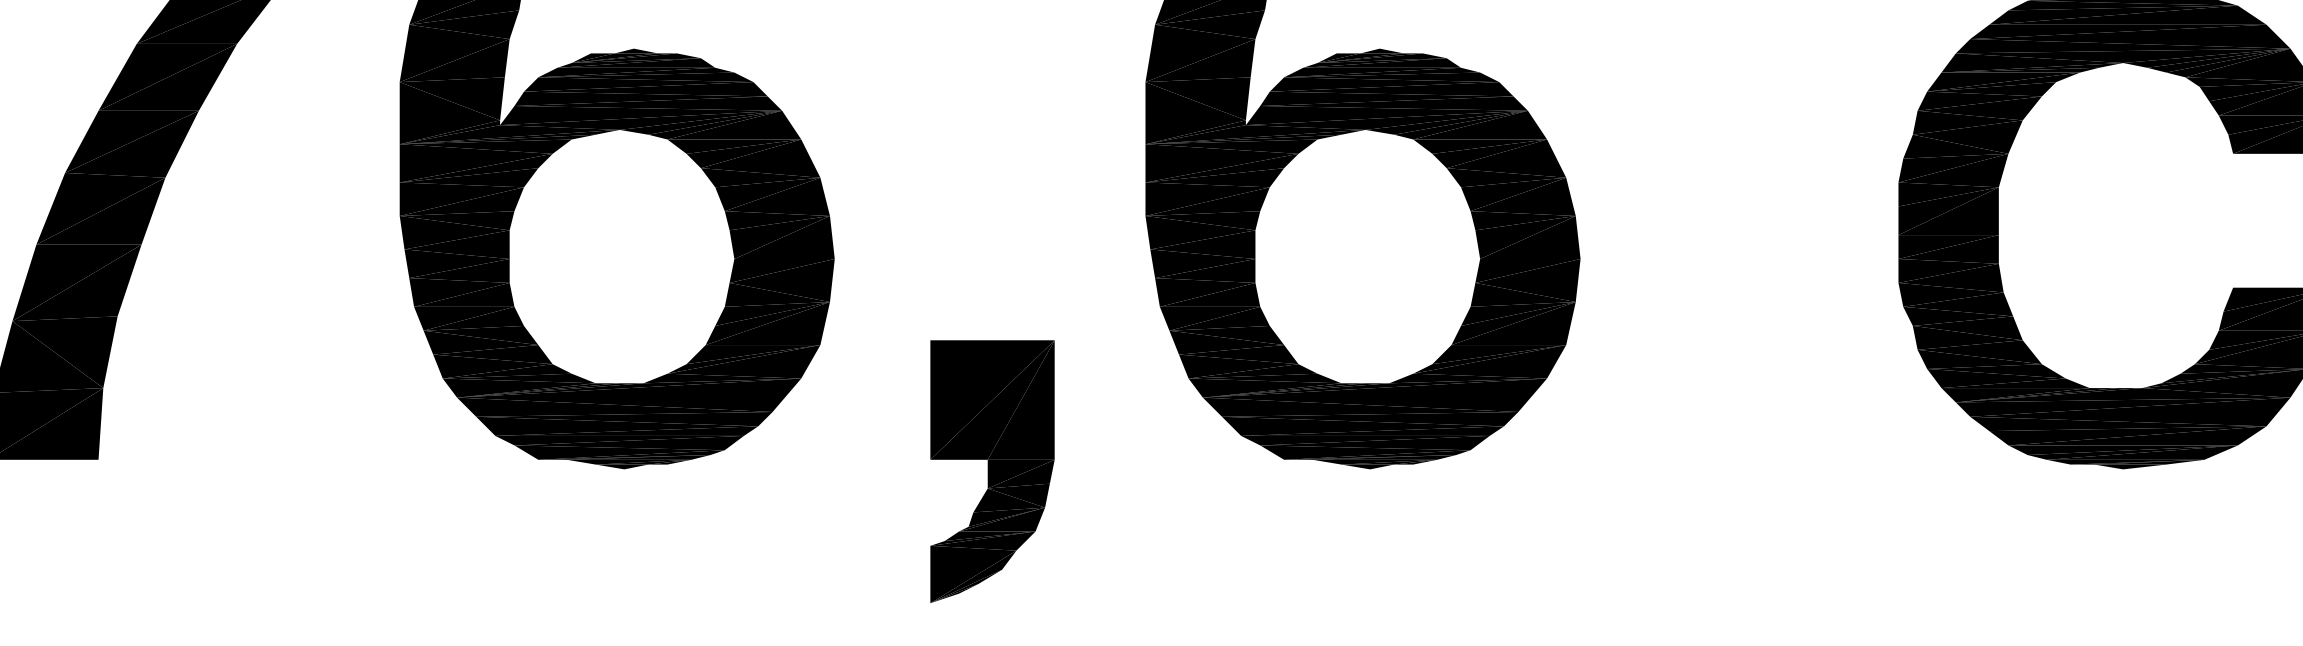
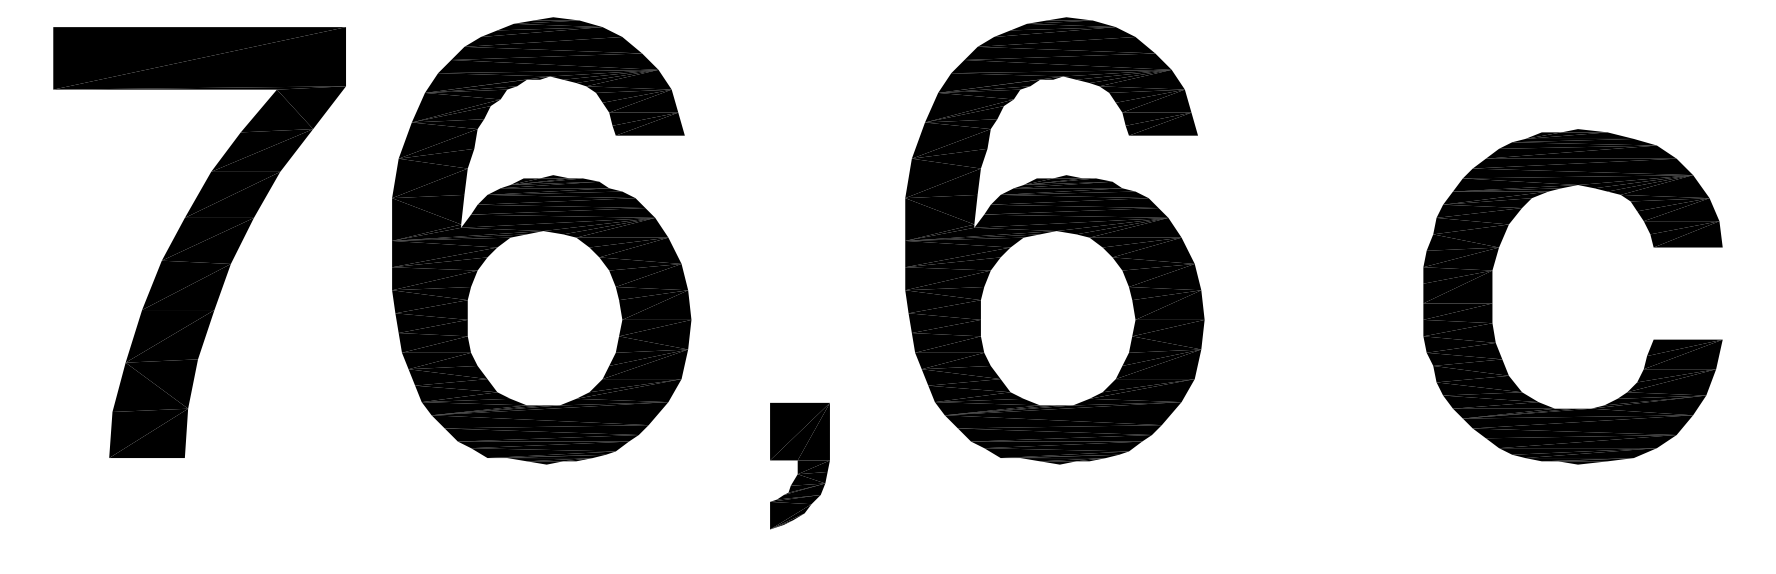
part: (991, 470) -> (799, 465), size x0.7

